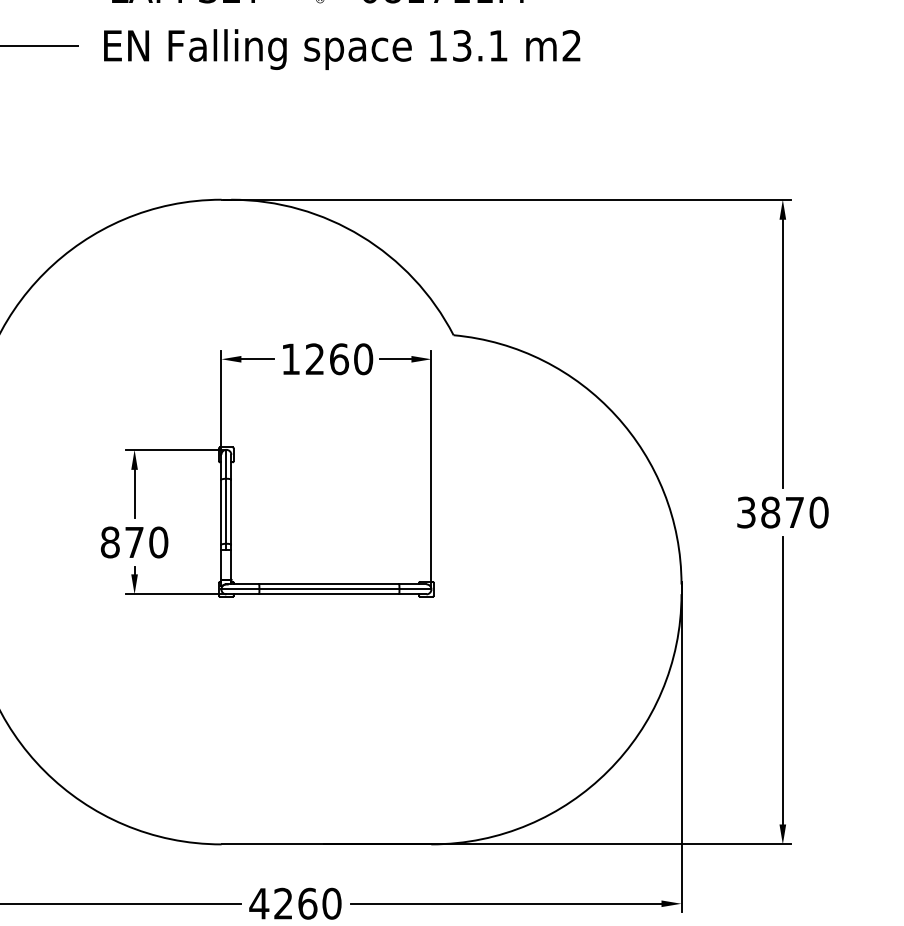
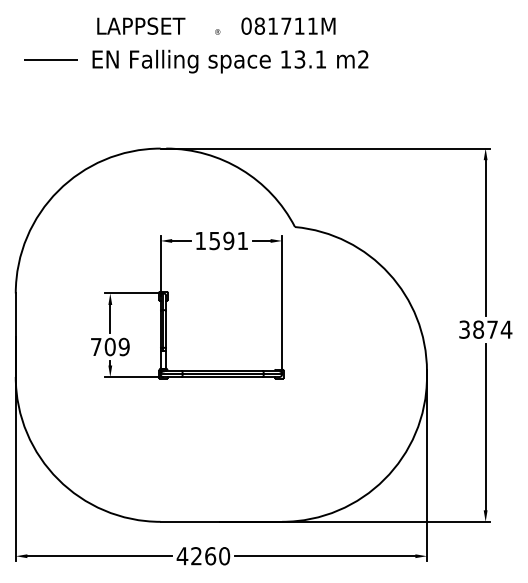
text: (338, 358) -> (228, 240), 1260 -> 1591
text: (818, 512) -> (506, 329), 3870 -> 3874
text: (133, 541) -> (109, 346), 870 -> 709

